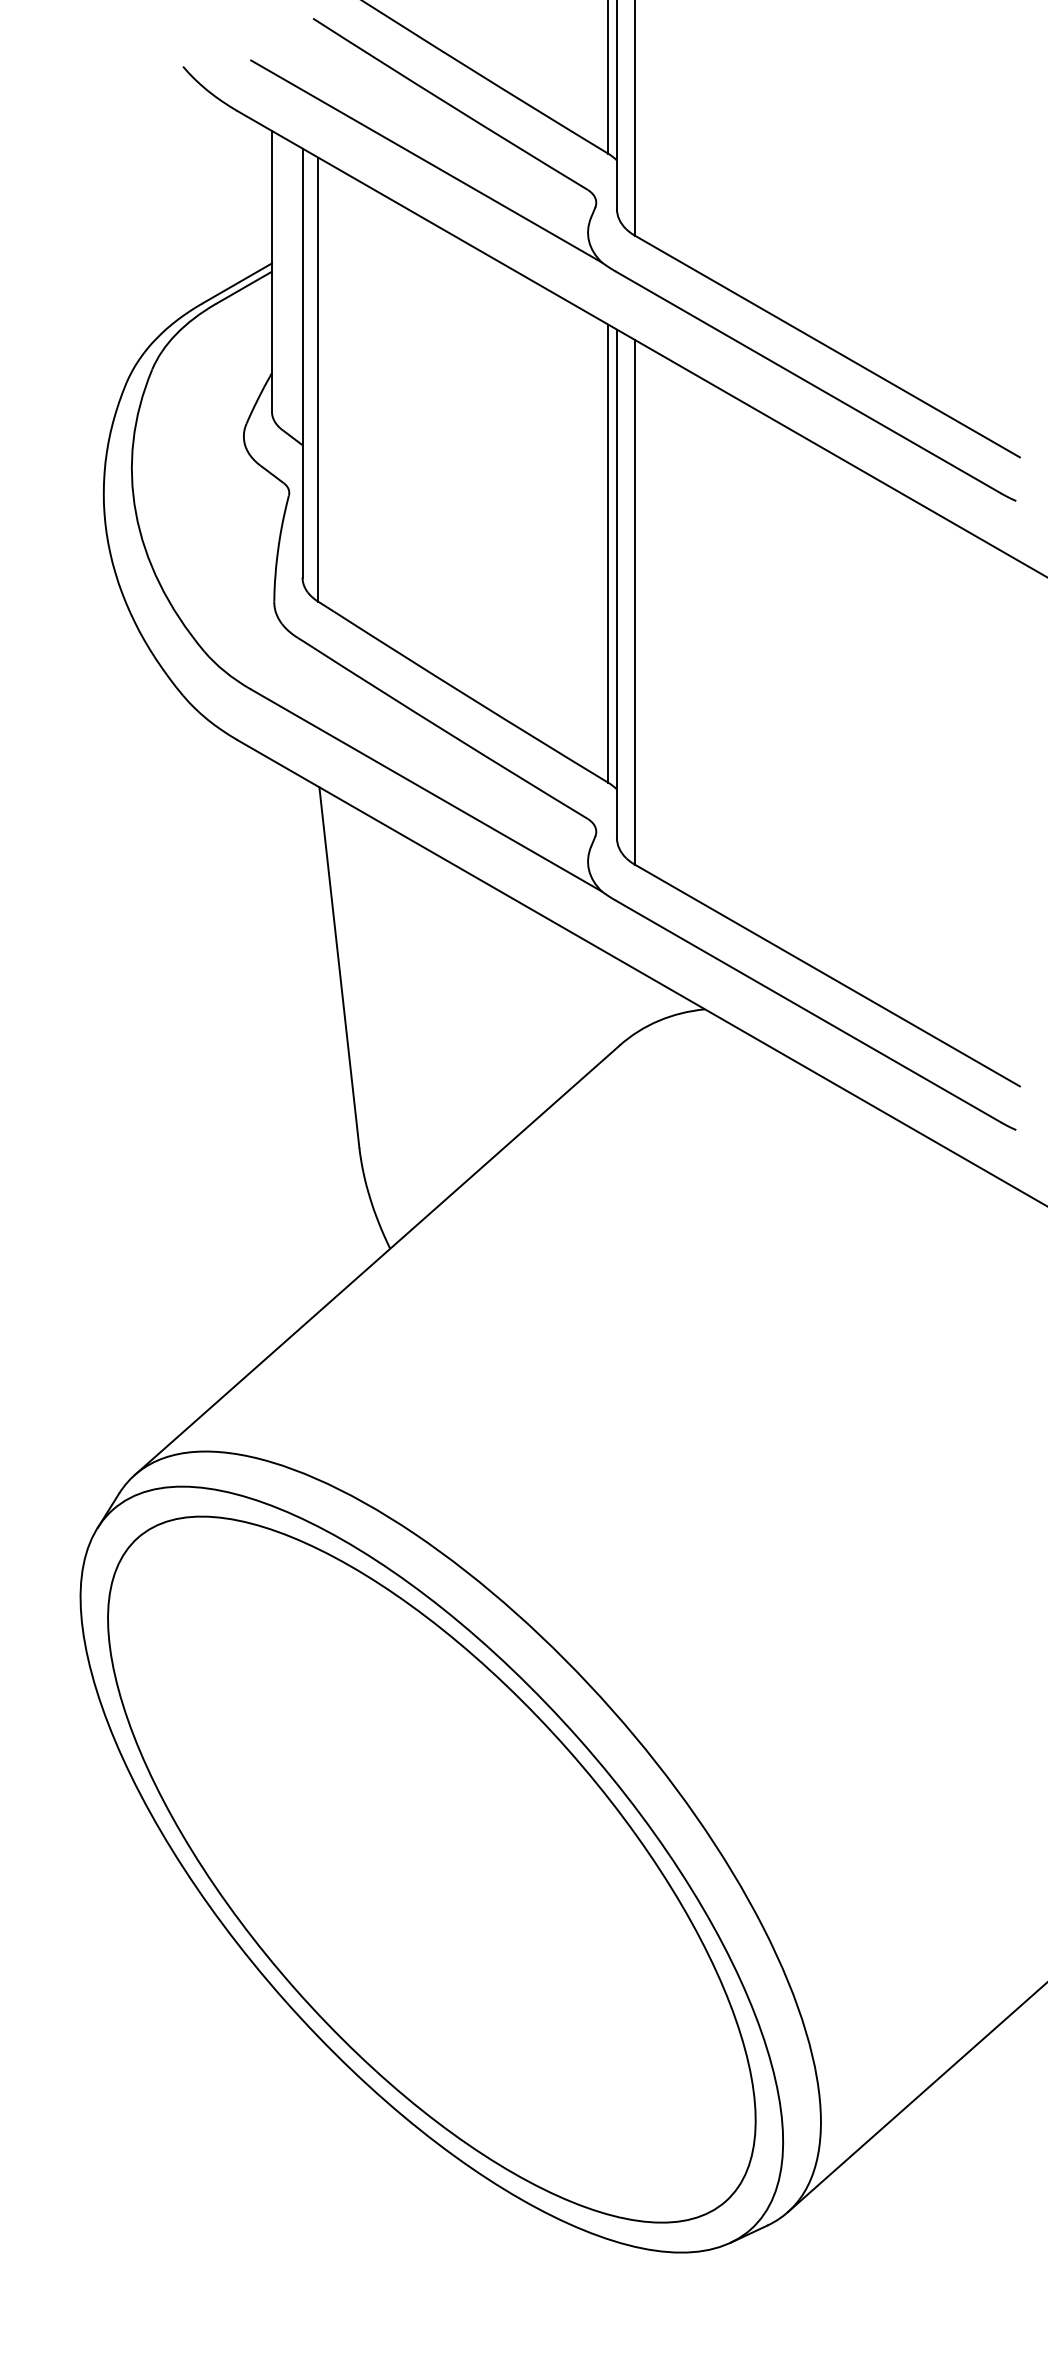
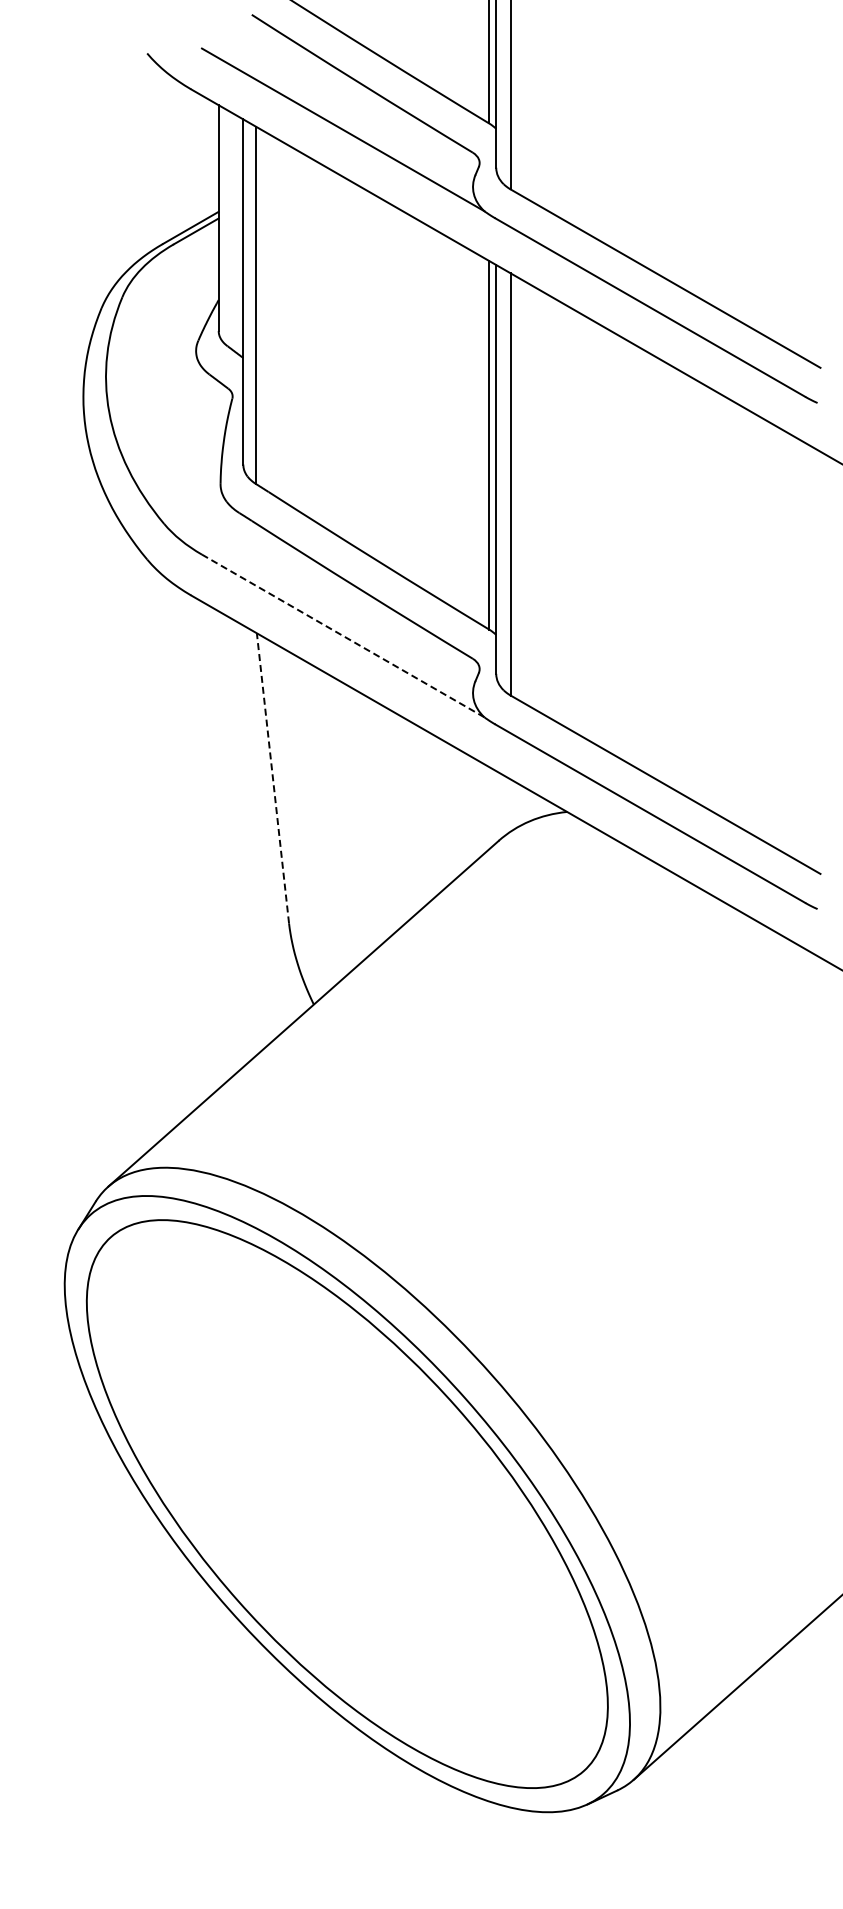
line: (427, 790) -> (343, 635), solid -> dashed
line: (338, 967) -> (272, 778), solid -> dashed

